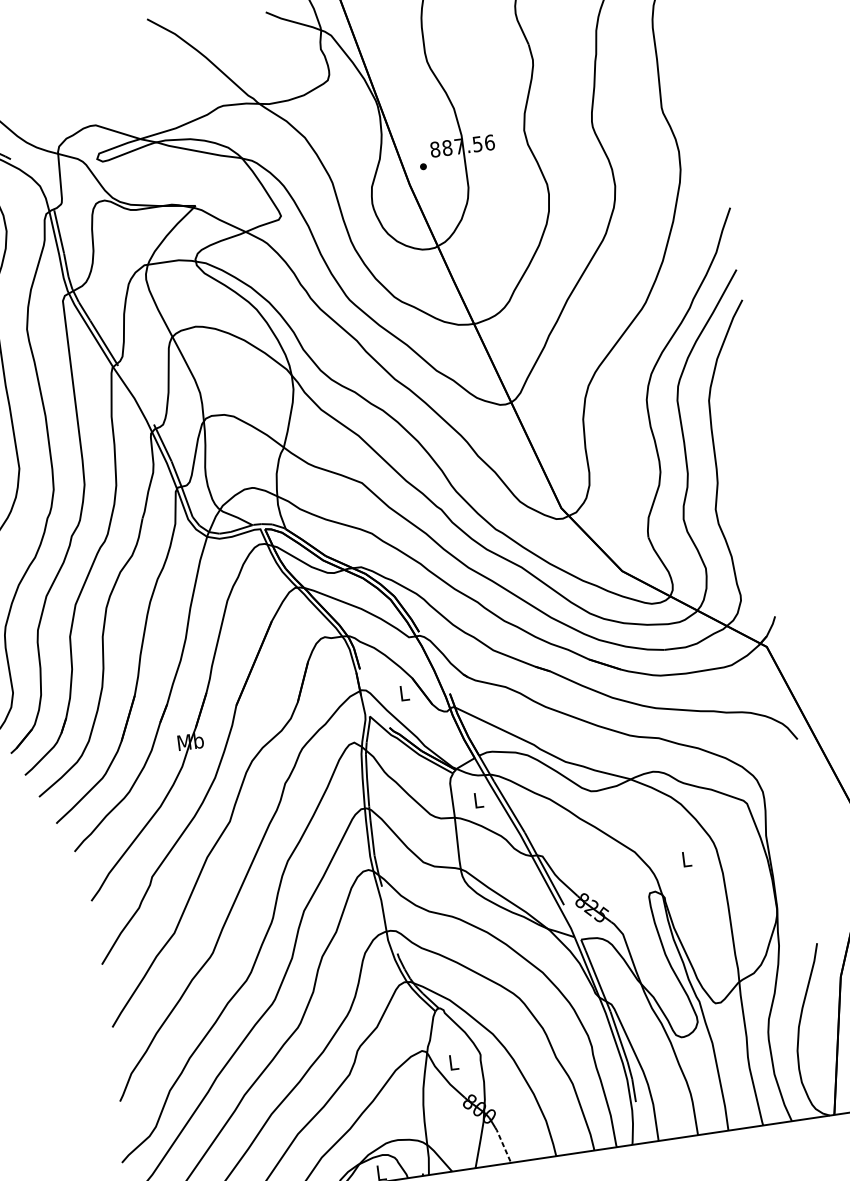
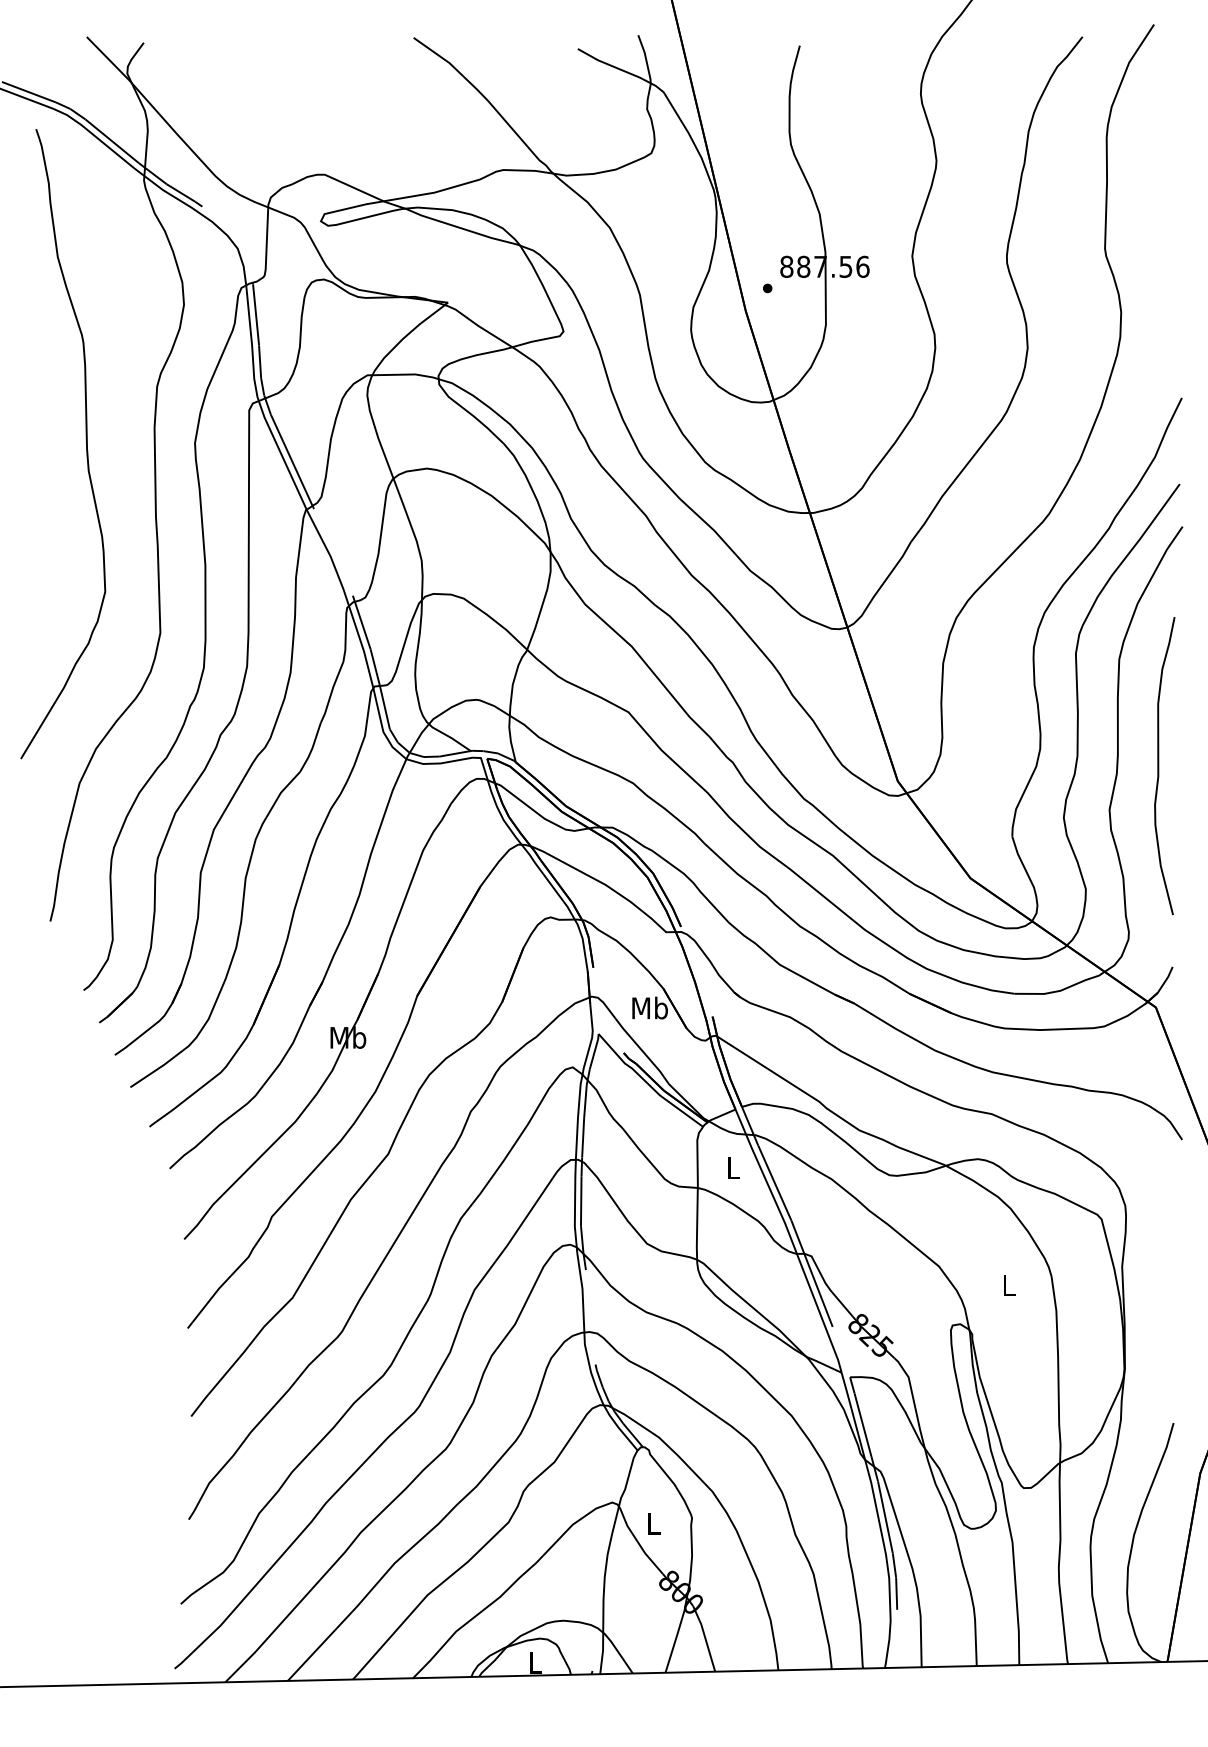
curve: (747, 473) -> (1159, 766), added
text: (403, 692) -> (649, 1007), L -> Mb
line: (503, 1145) -> (707, 1646), dashed -> solid

